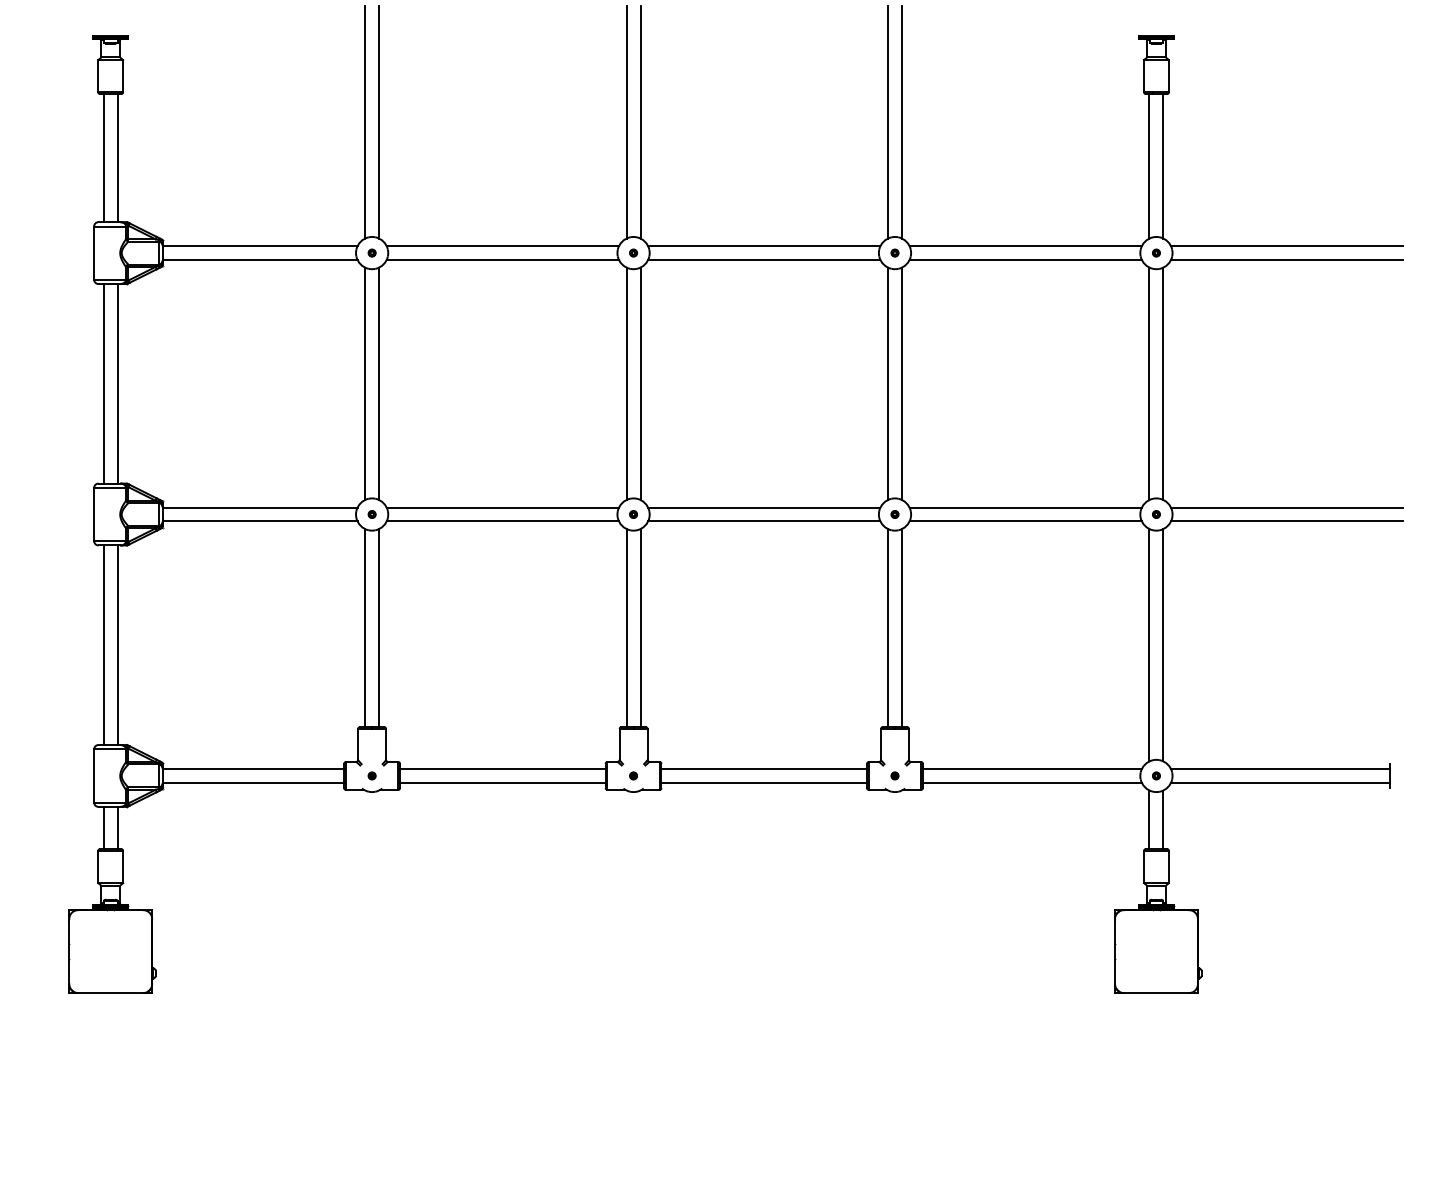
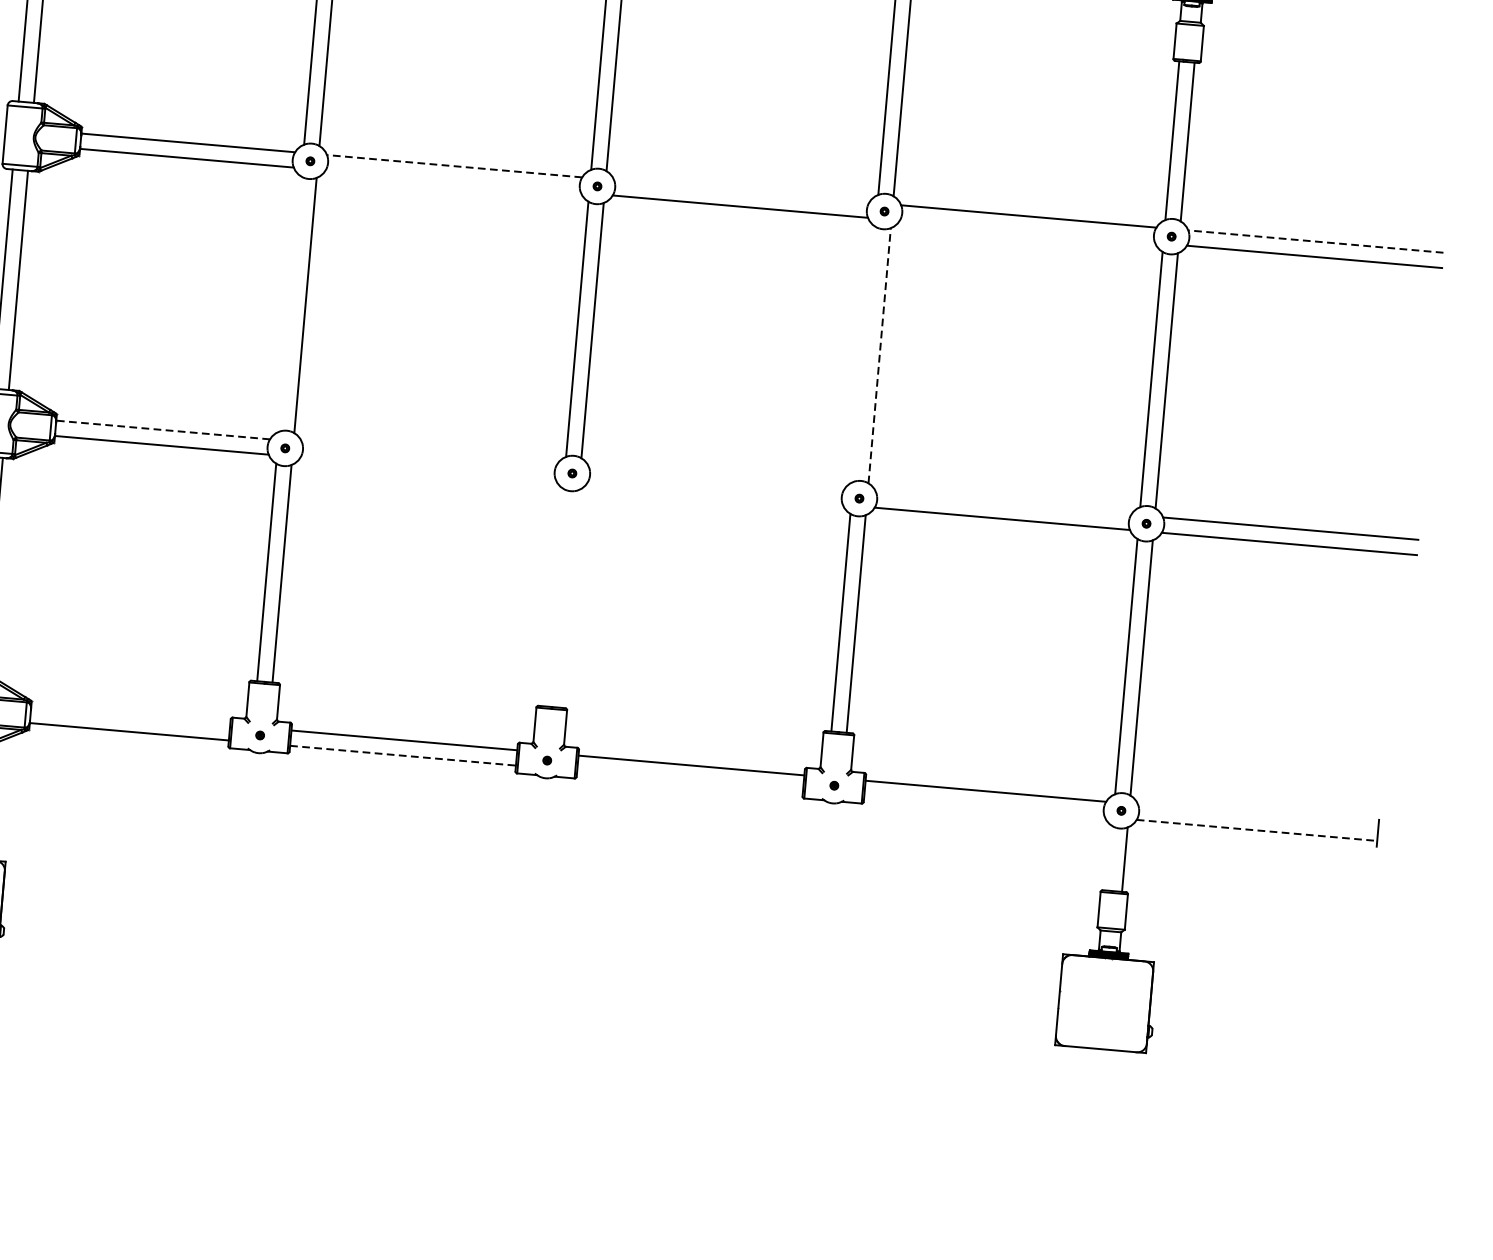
line: (502, 246) -> (454, 166), solid -> dashed
line: (764, 246) -> (741, 191), removed
line: (1286, 246) -> (1315, 241), solid -> dashed
line: (502, 260) -> (452, 181), removed
line: (1025, 260) -> (1027, 232), removed
line: (365, 383) -> (290, 303), removed
line: (888, 383) -> (864, 354), removed
line: (901, 383) -> (879, 355), solid -> dashed
line: (259, 507) -> (162, 429), solid -> dashed
line: (502, 507) -> (429, 453), removed
line: (764, 507) -> (716, 478), removed
line: (1025, 507) -> (1003, 503), removed
line: (502, 521) -> (427, 468), removed
line: (764, 521) -> (715, 493), removed
line: (626, 628) -> (553, 598), removed
line: (640, 628) -> (569, 599), removed
line: (253, 768) -> (130, 715), removed
line: (1280, 768) -> (1258, 814), removed
line: (502, 782) -> (402, 755), solid -> dashed
line: (764, 782) -> (690, 780), removed
line: (1031, 782) -> (983, 806), removed
line: (1281, 782) -> (1258, 830), solid -> dashed
line: (1149, 819) -> (1109, 857), removed

